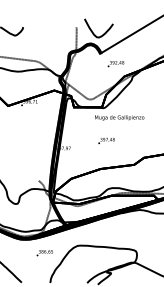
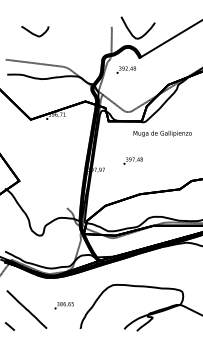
text: (116, 63) -> (126, 69), moved
text: (105, 140) -> (132, 160), moved
text: (44, 252) -> (63, 305), moved

